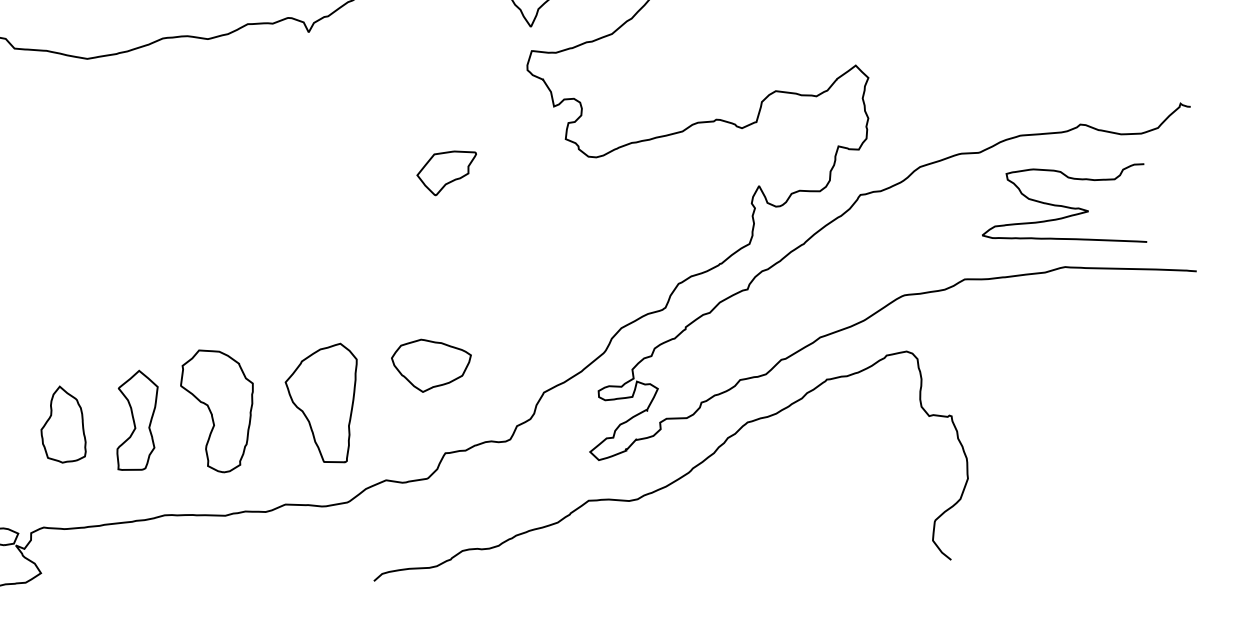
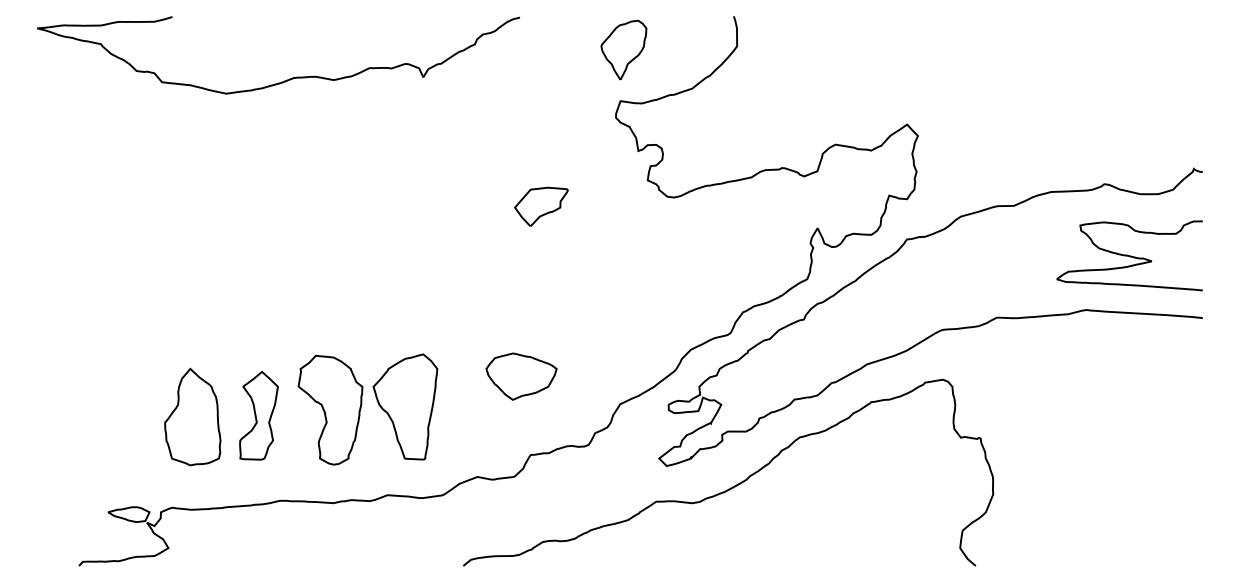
curve: (1063, 205) -> (1129, 255), moved
part: (322, 403) -> (405, 406), moved
part: (62, 423) -> (192, 416), size x1.43

